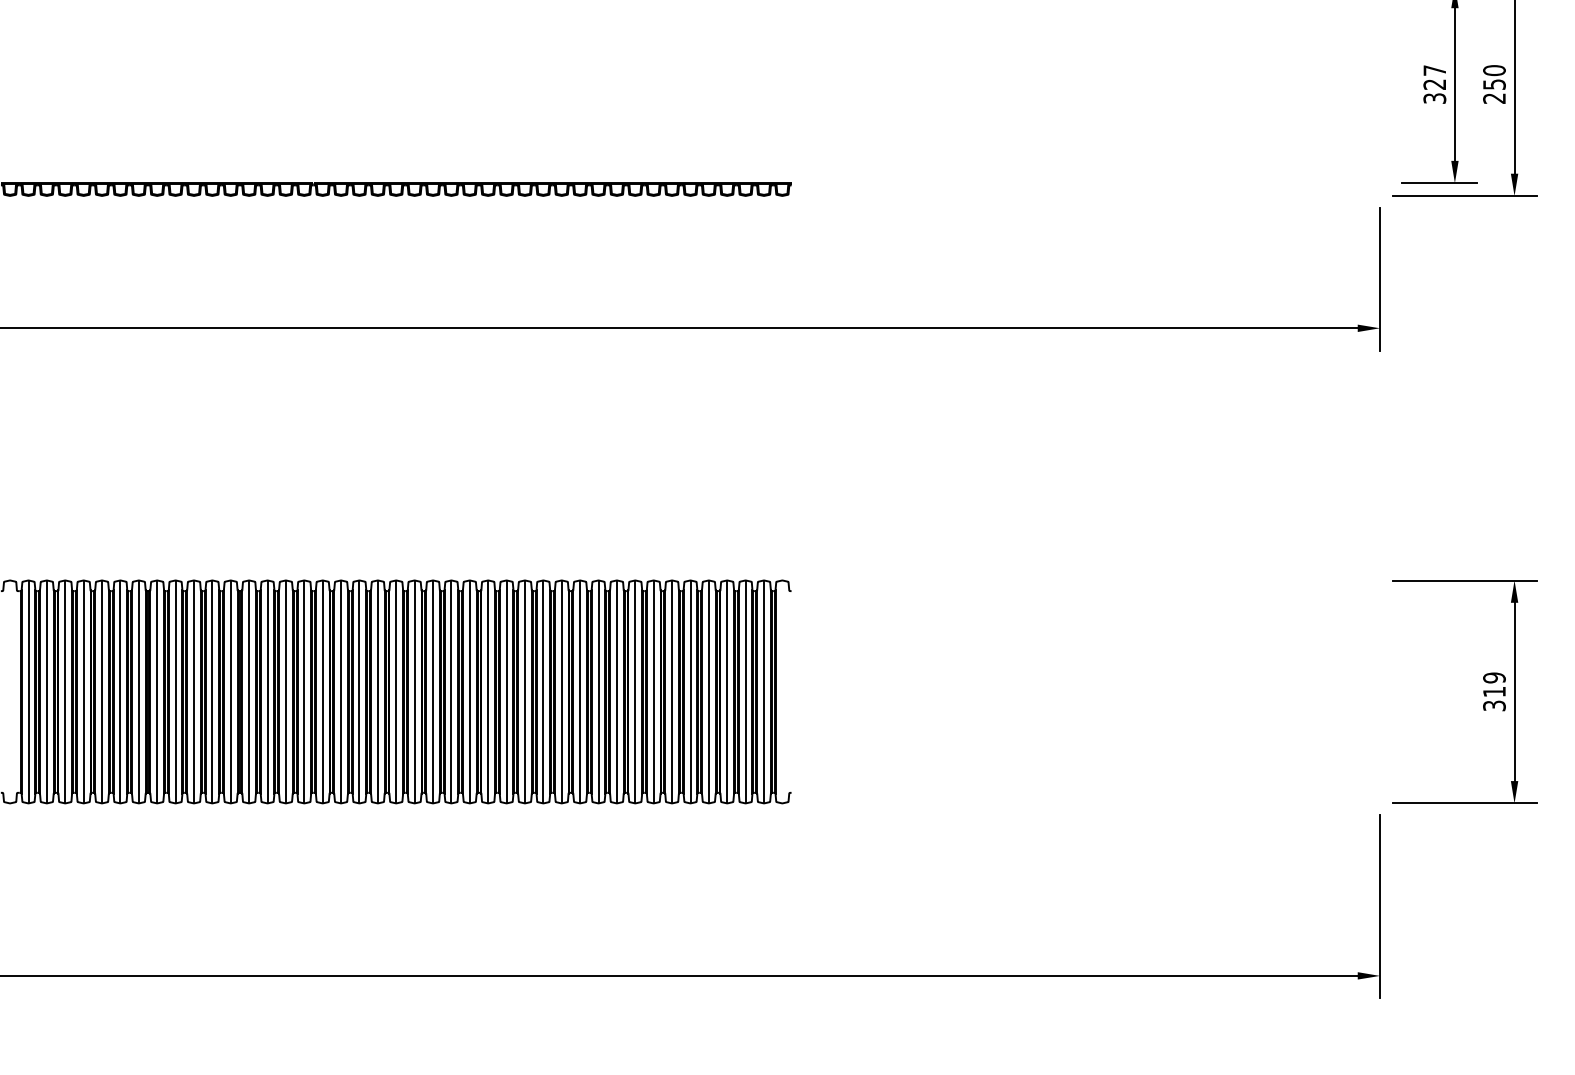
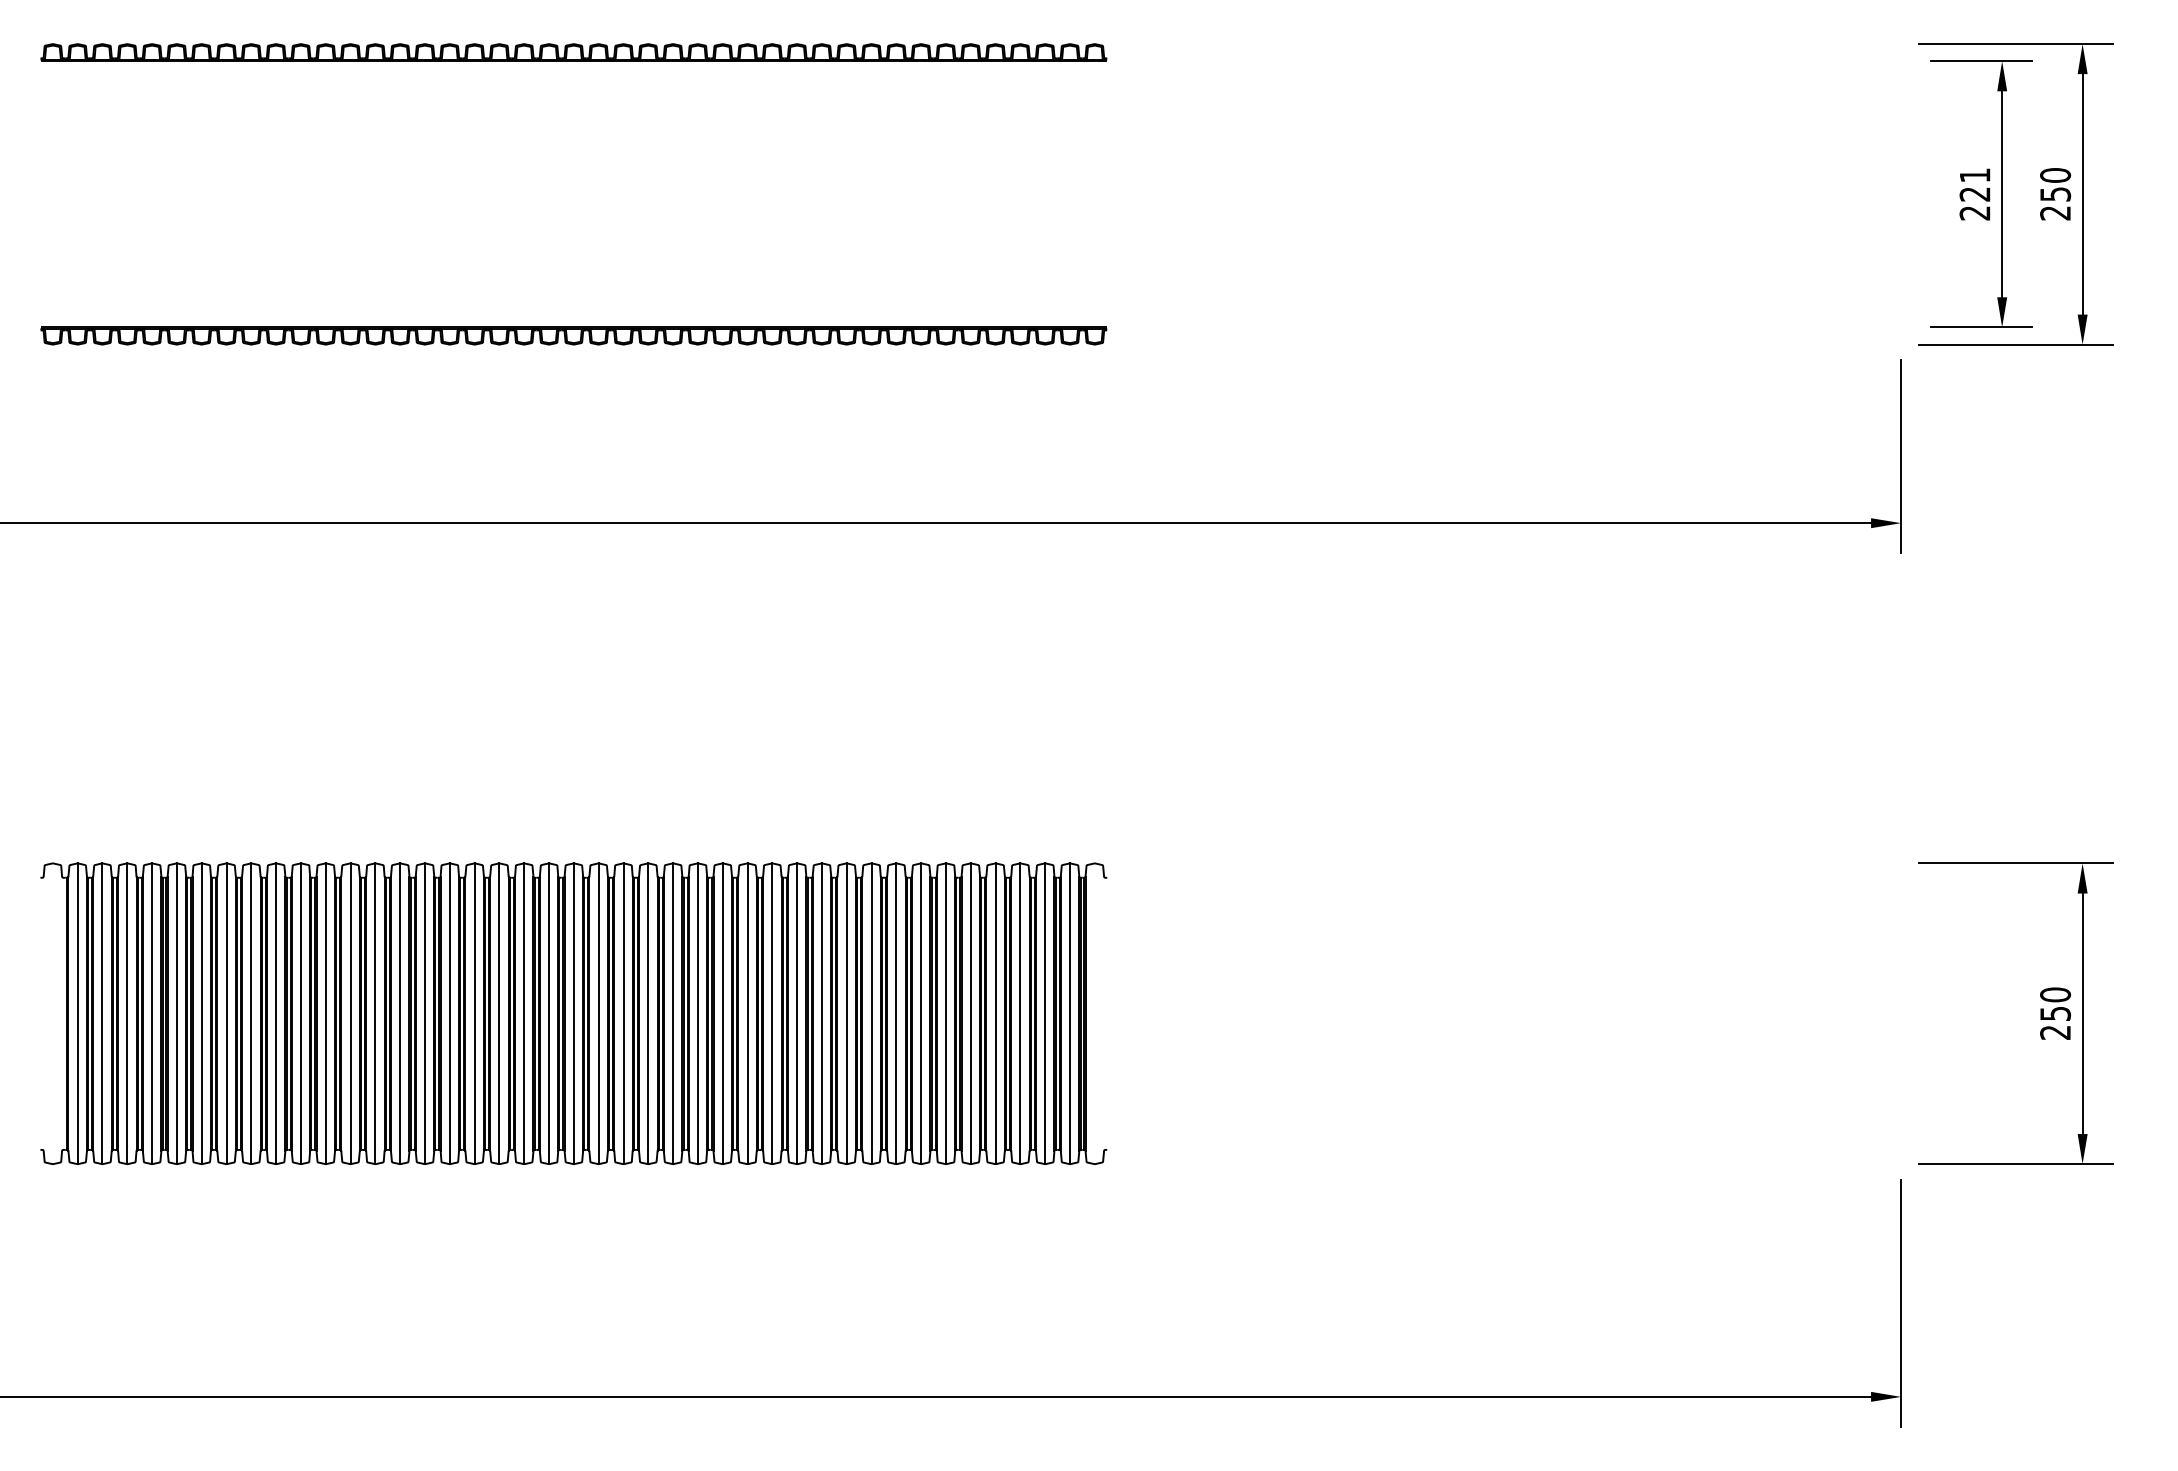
text: (1434, 84) -> (1974, 194), 327 -> 221
text: (1494, 691) -> (2055, 1013), 319 -> 250

